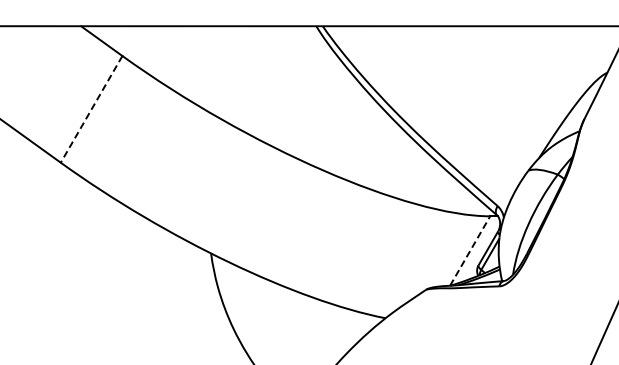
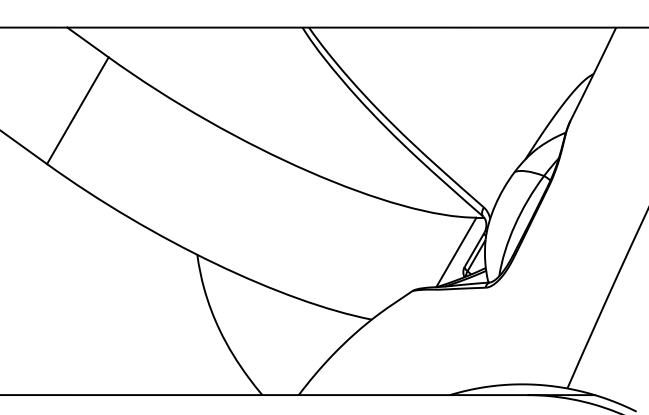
line: (91, 109) -> (77, 110), dashed -> solid
line: (470, 250) -> (456, 251), dashed -> solid

